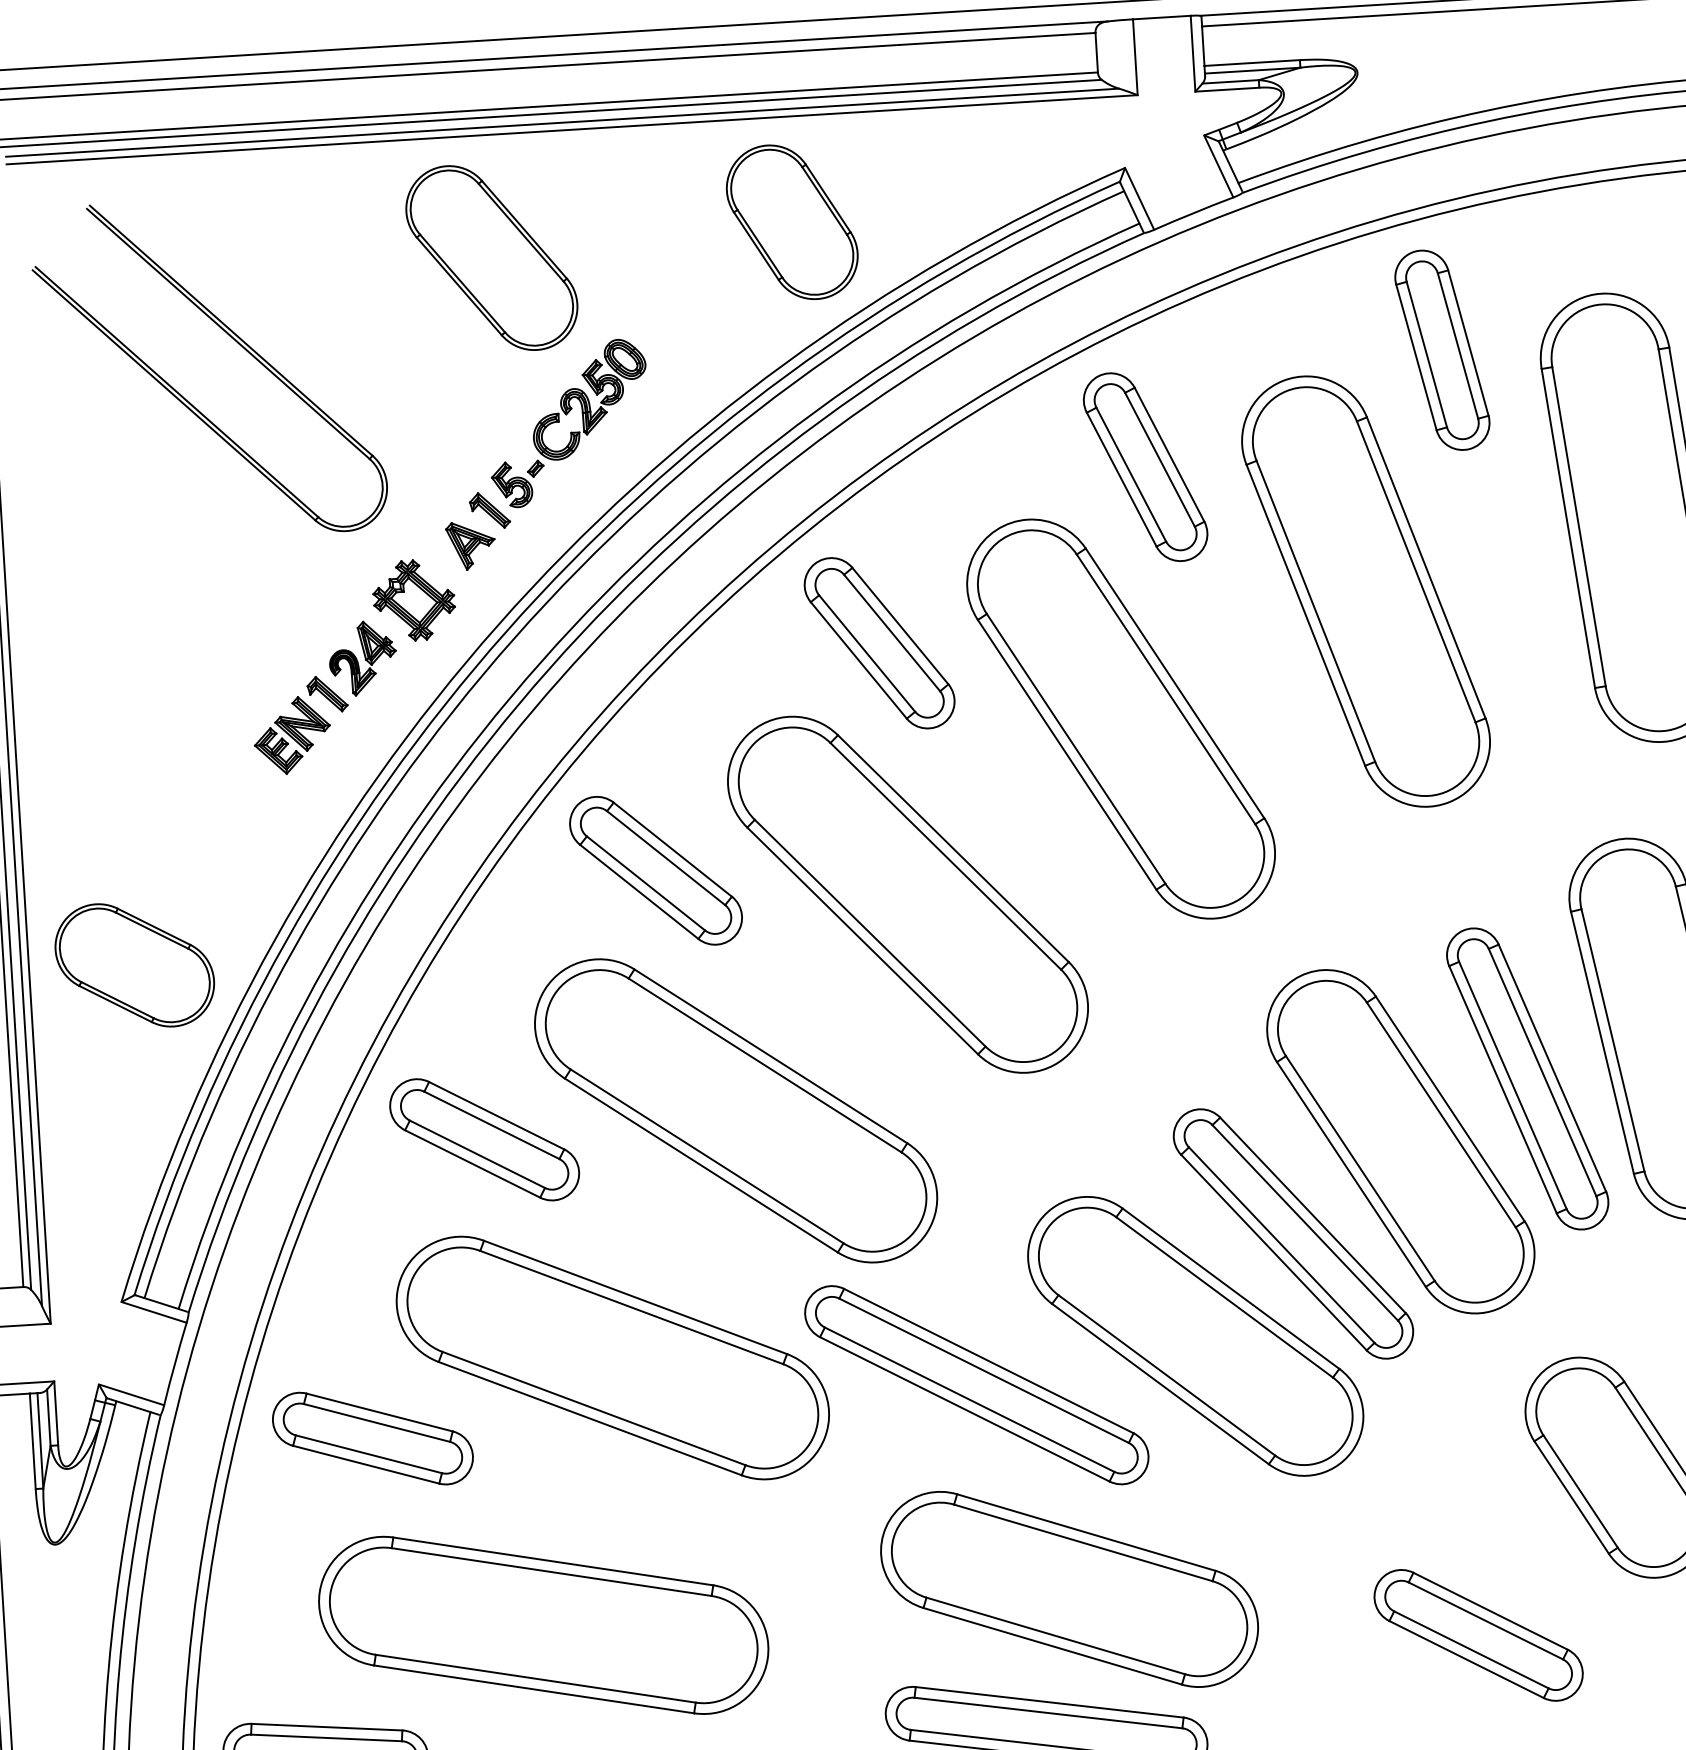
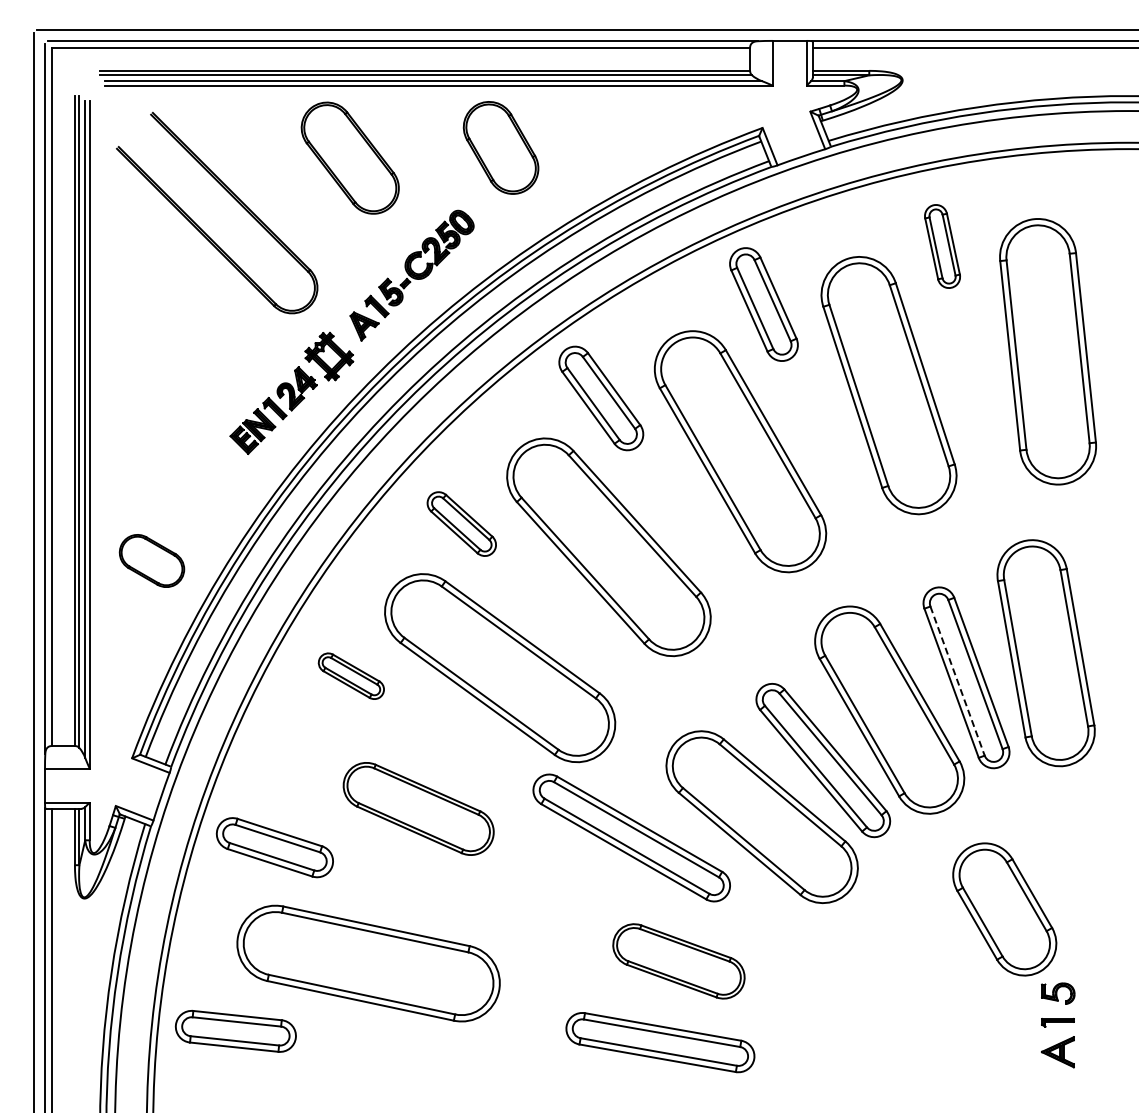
part: (792, 221) -> (501, 147), moved
part: (490, 257) -> (349, 157), moved
part: (1442, 350) -> (942, 246), size x0.7
part: (655, 869) -> (461, 523), size x0.7
part: (133, 964) -> (151, 560), size x0.7
line: (1512, 1086) -> (957, 681), solid -> dashed
part: (484, 1140) -> (351, 676), size x0.6
part: (612, 1357) -> (418, 808), size x0.6
part: (1068, 1589) -> (678, 961), size x0.6
part: (1478, 1634) -> (917, 1002), removed

